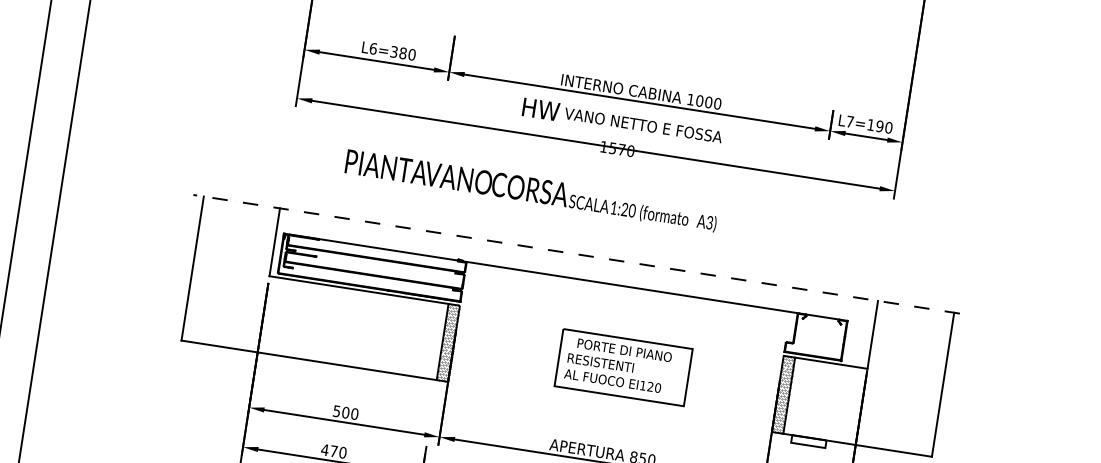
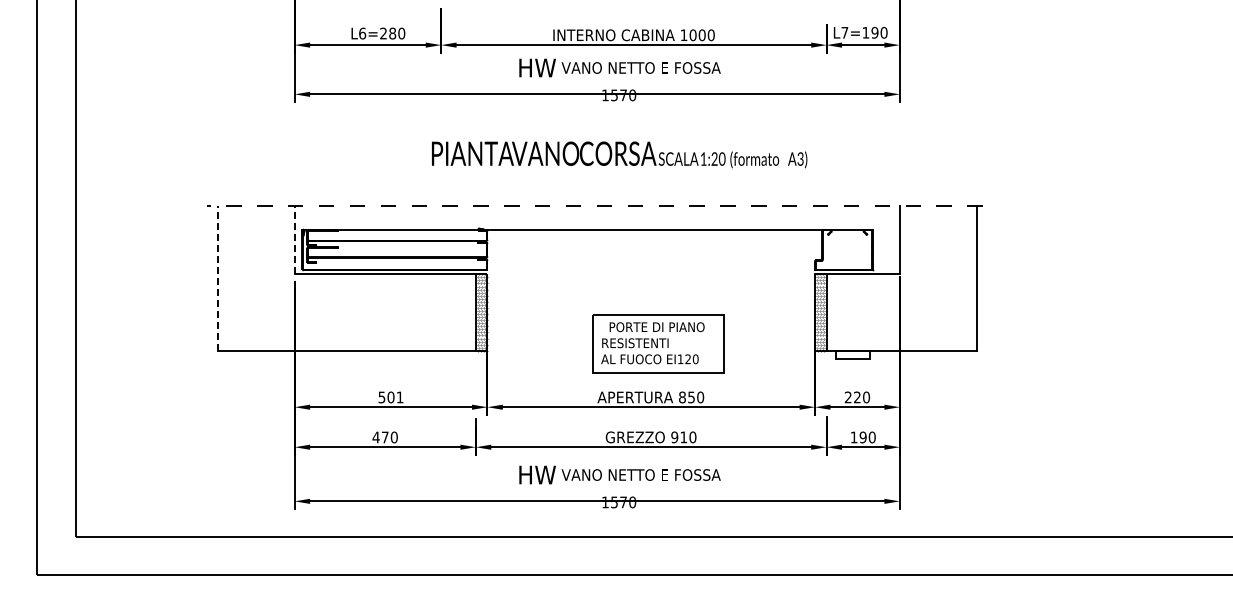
text: (394, 51) -> (383, 33), L6=380 -> L6=280
text: (531, 190) -> (619, 154), moved
line: (274, 241) -> (294, 239), solid -> dashed
line: (192, 268) -> (217, 278), solid -> dashed
part: (623, 366) -> (658, 343), moved
text: (354, 414) -> (399, 397), 500 -> 501

